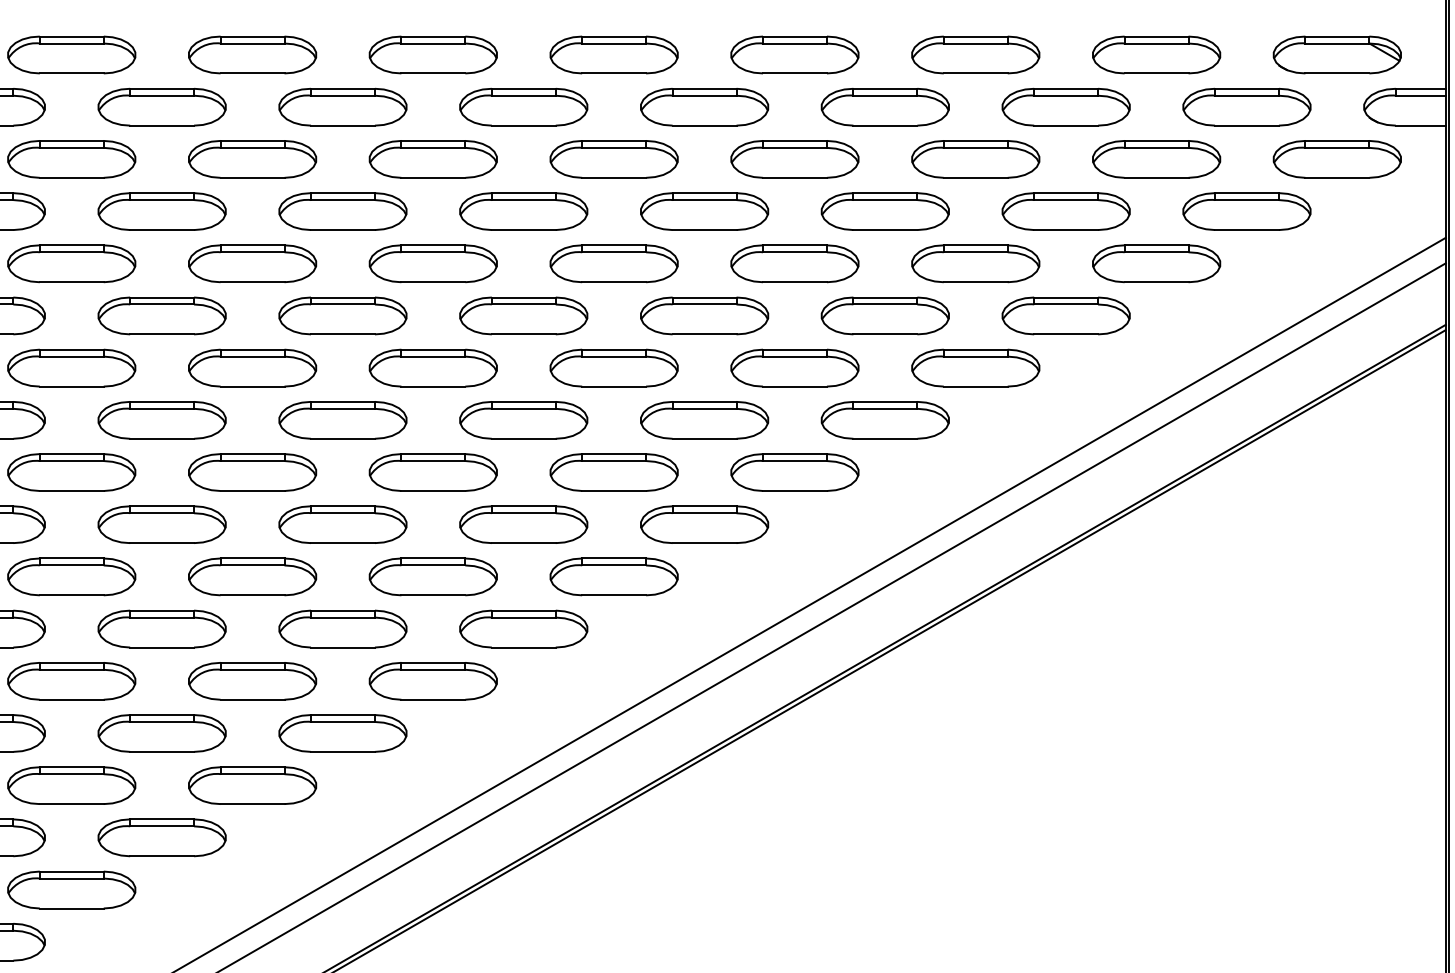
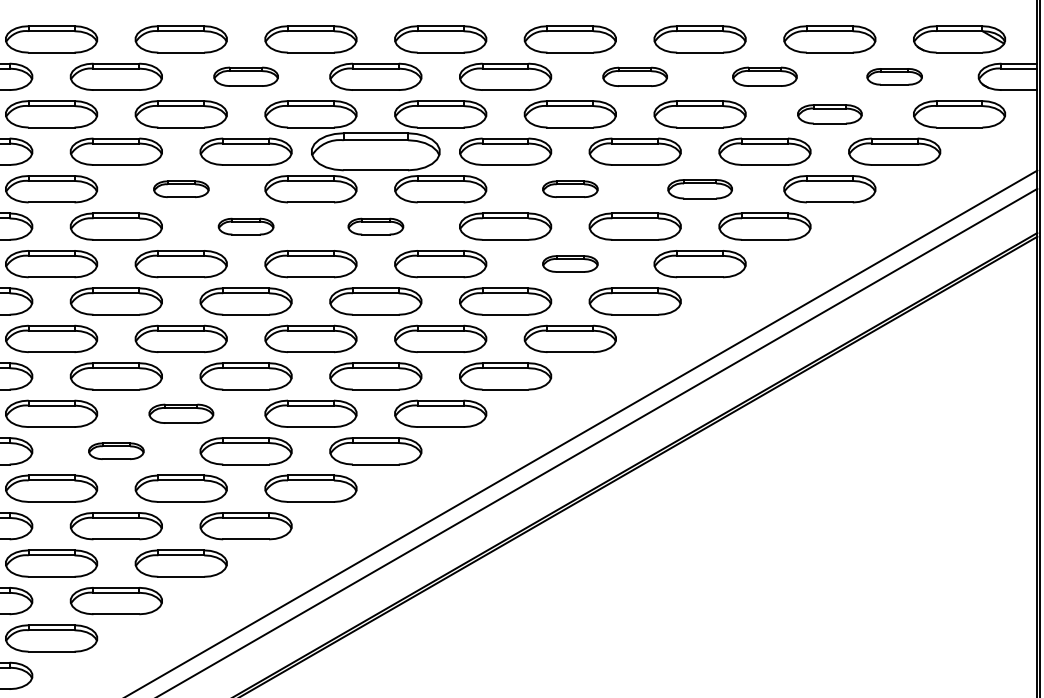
part: (342, 106) -> (245, 76), size x0.7
part: (1065, 106) -> (764, 76), size x0.7
part: (1246, 106) -> (894, 76), size x0.6
part: (884, 107) -> (634, 77), size x0.7
part: (1156, 159) -> (829, 114), size x0.7
part: (523, 211) -> (375, 151), size x1.4
part: (252, 263) -> (181, 189), size x0.6
part: (794, 263) -> (570, 189), size x0.6
part: (975, 263) -> (699, 189), size x0.7
part: (342, 315) -> (245, 226), size x0.6
part: (523, 315) -> (375, 226), size x0.6
part: (794, 367) -> (570, 263), size x0.6
part: (252, 576) -> (181, 413), size x0.7
part: (161, 628) -> (115, 450), size x0.6

